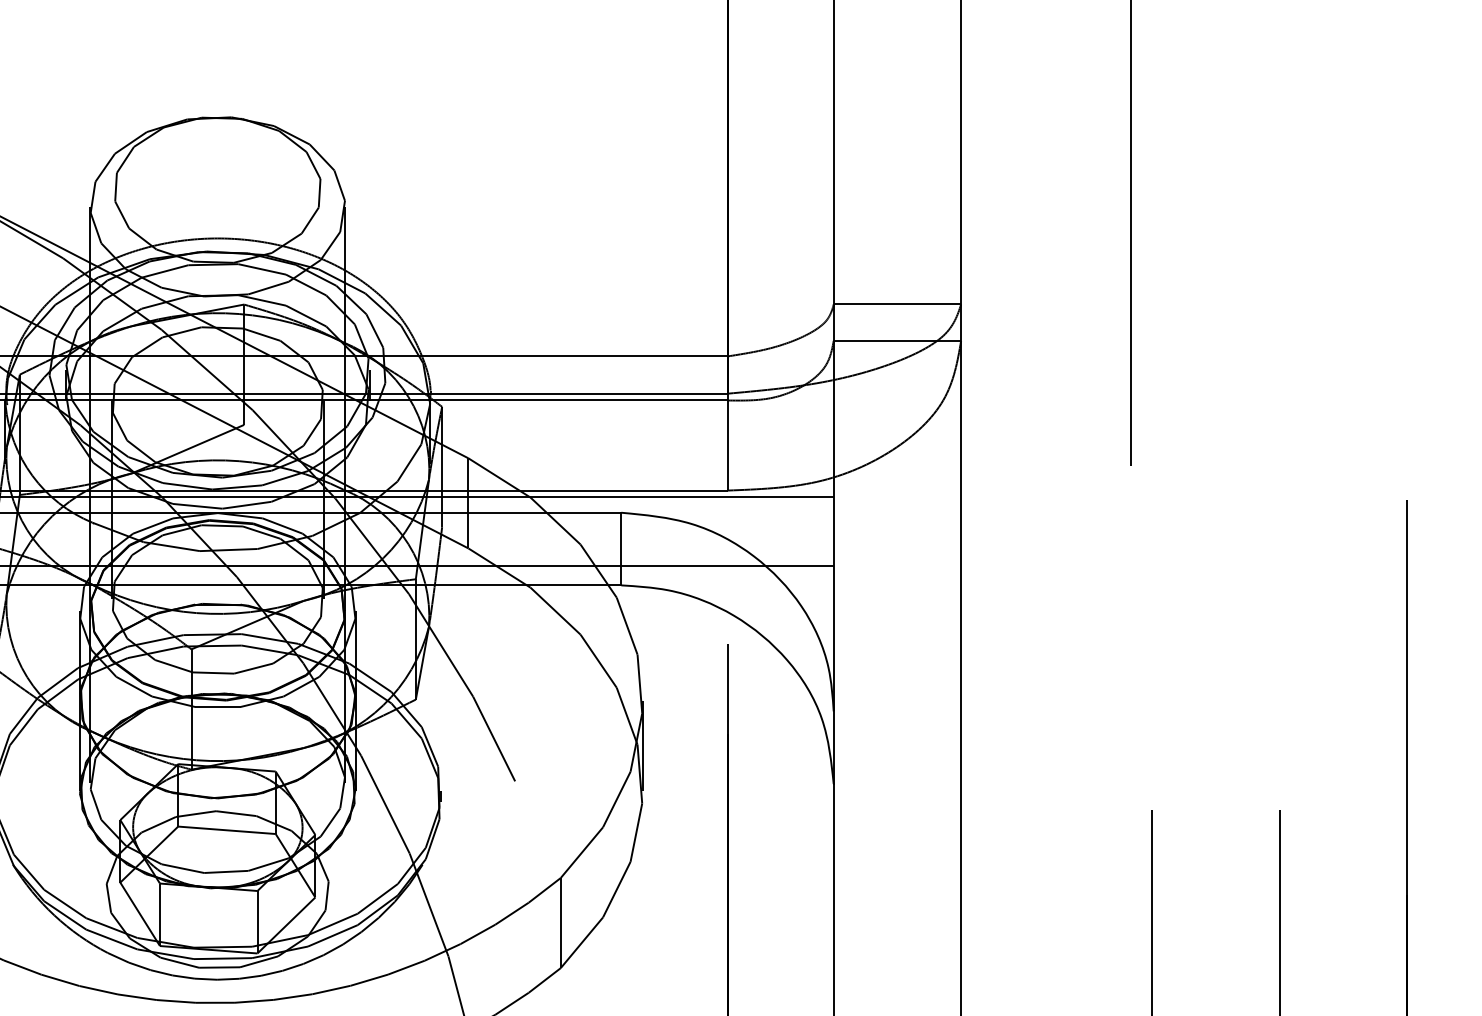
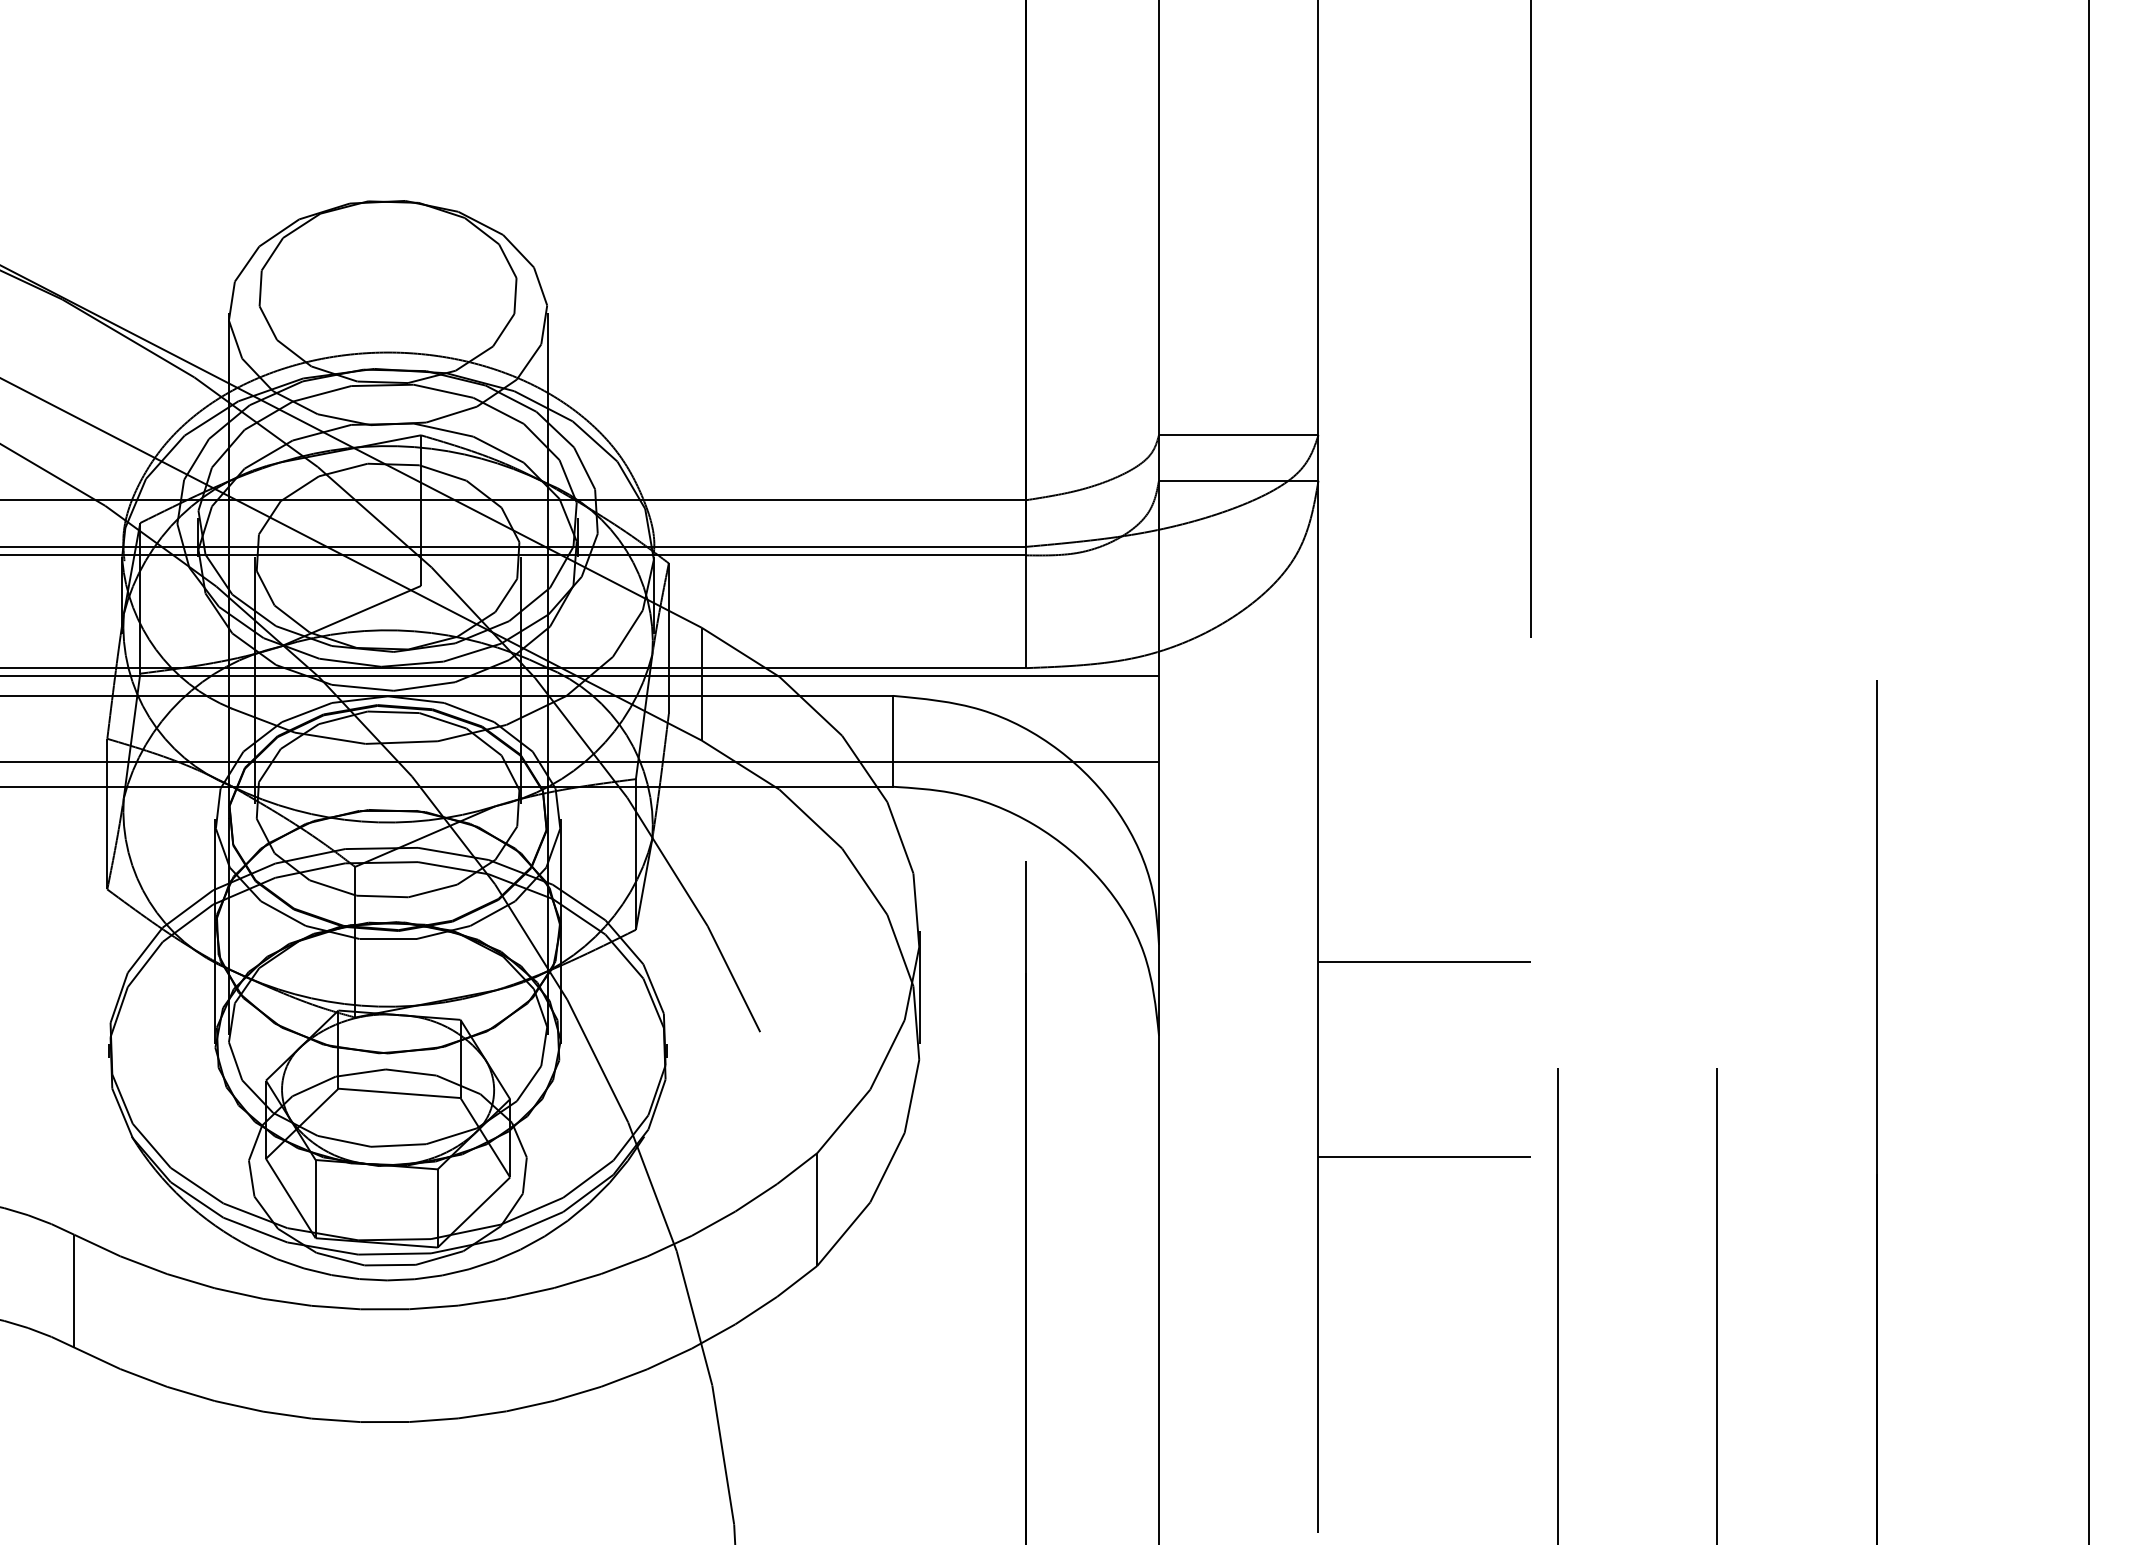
line: (1045, 725) -> (1424, 962), added
line: (1045, 880) -> (1424, 1156), added

